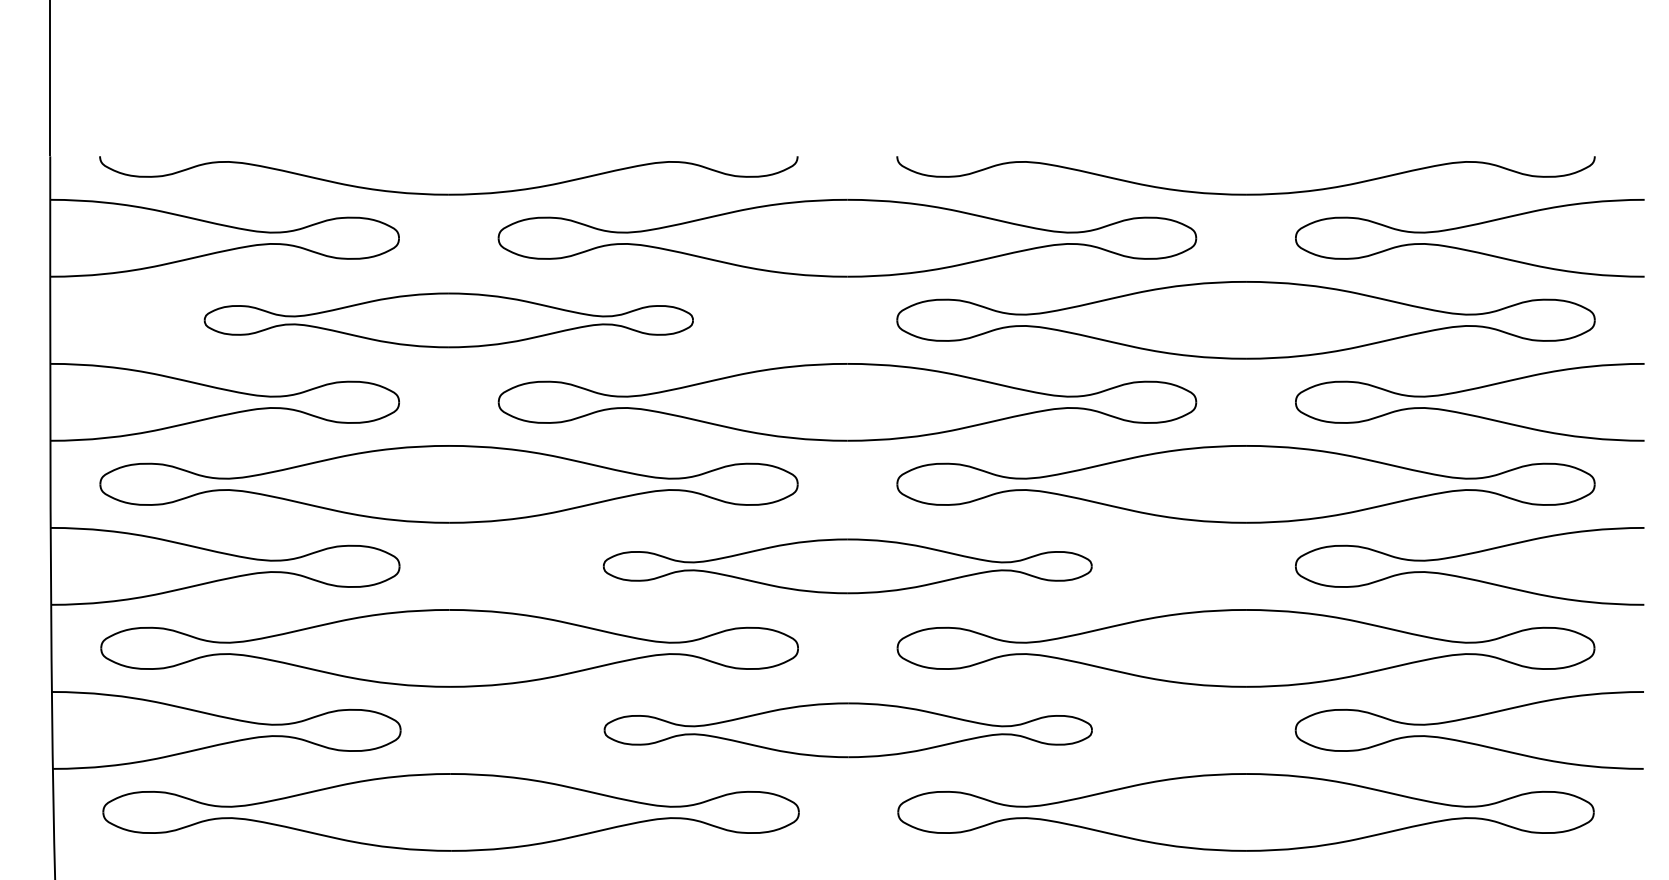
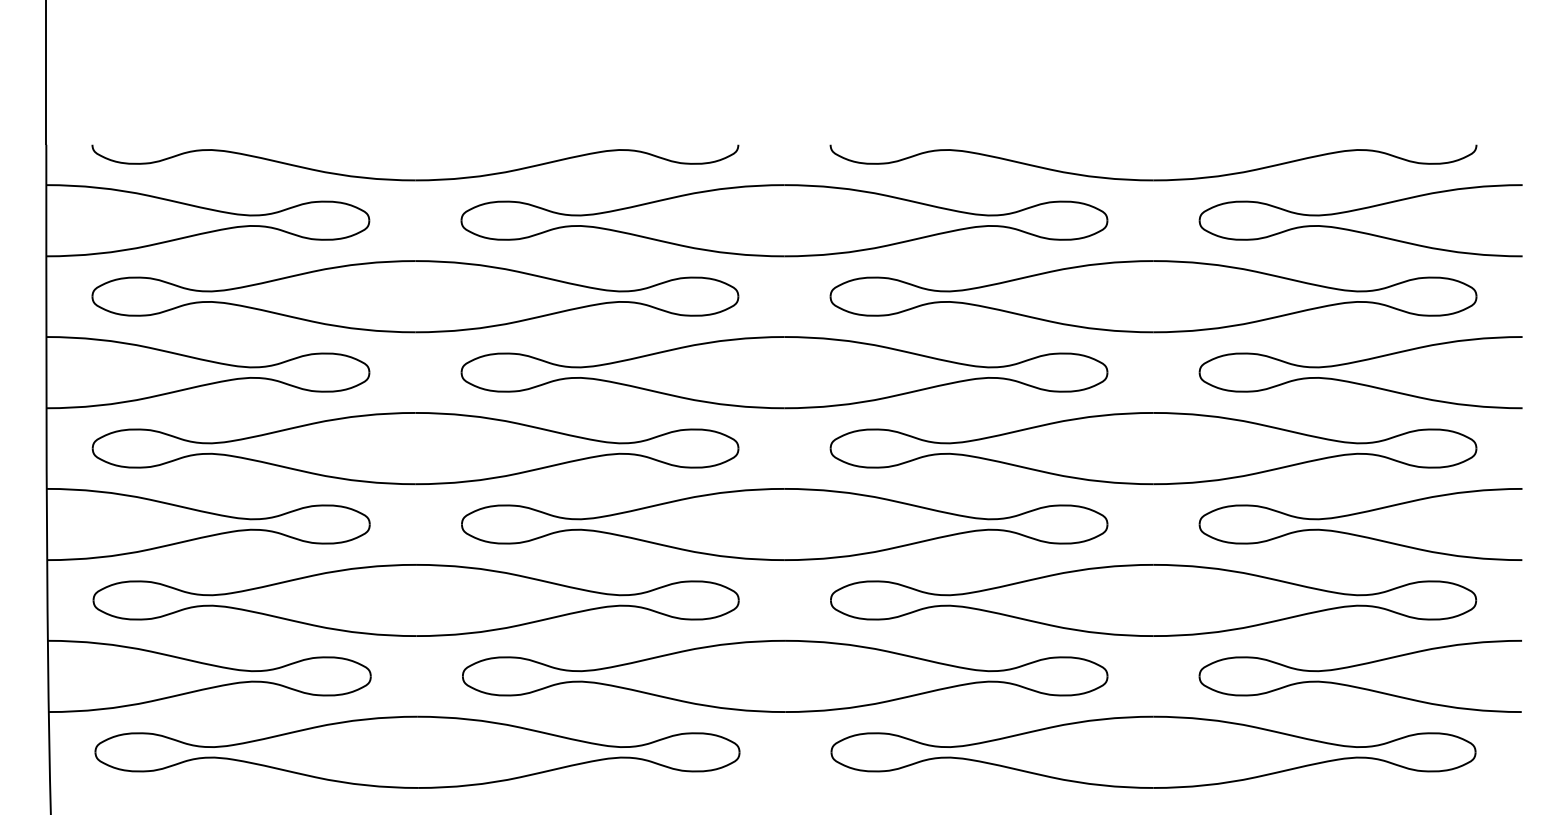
part: (448, 320) -> (415, 296), size x1.43
part: (847, 566) -> (784, 524), size x1.43
part: (848, 729) -> (785, 675), size x1.43

